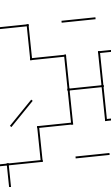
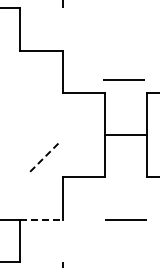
line: (78, 19) -> (123, 79), moved
line: (21, 113) -> (43, 158), solid -> dashed
line: (25, 162) -> (42, 219), solid -> dashed

